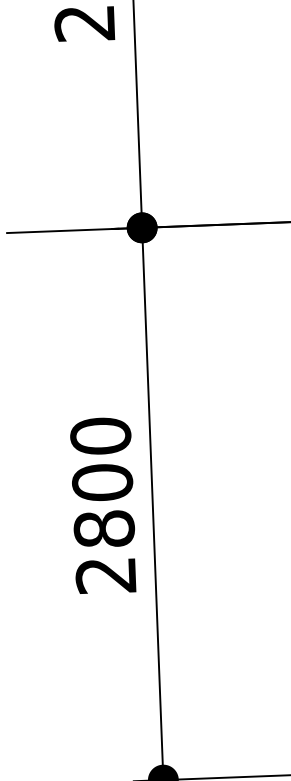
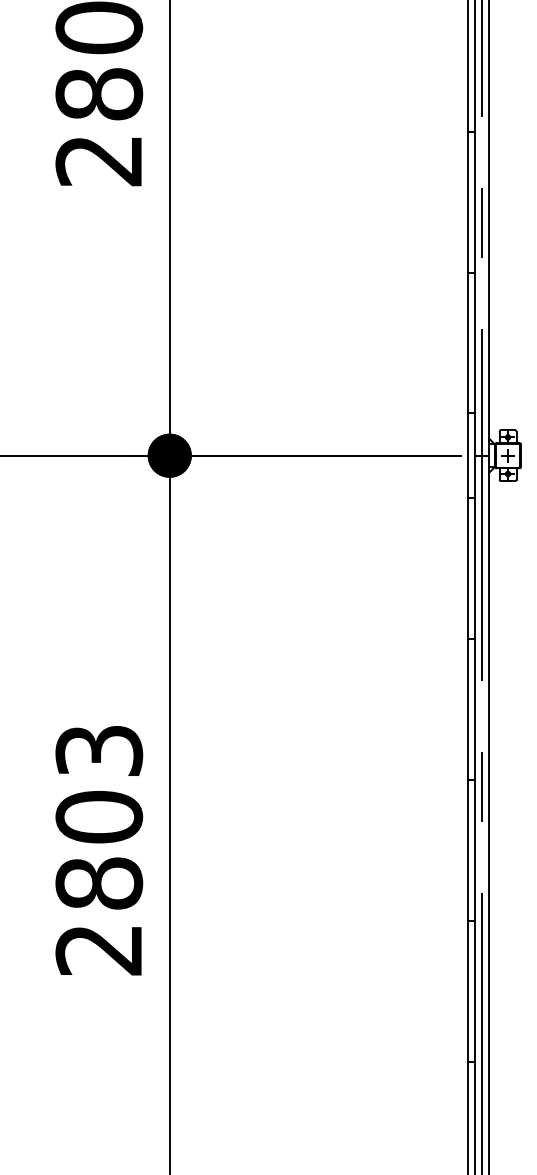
text: (100, 435) -> (99, 750), 2800 -> 2803

